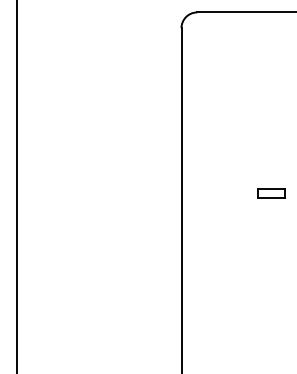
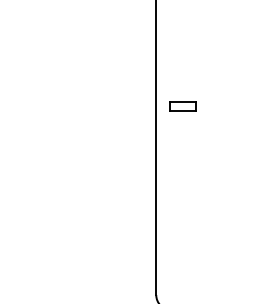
part: (271, 193) -> (183, 106), moved

